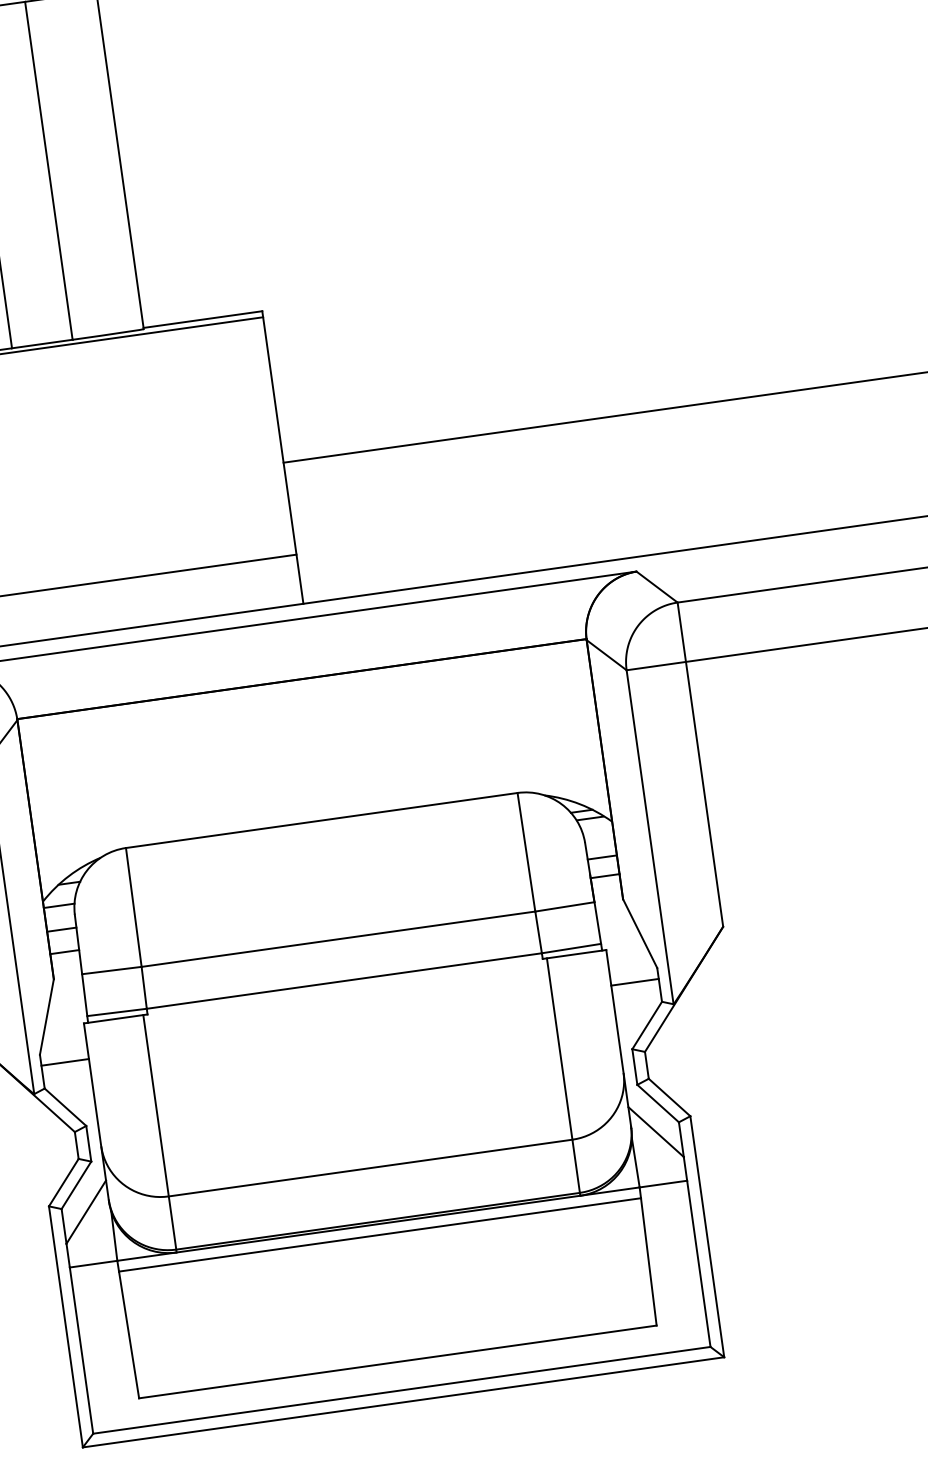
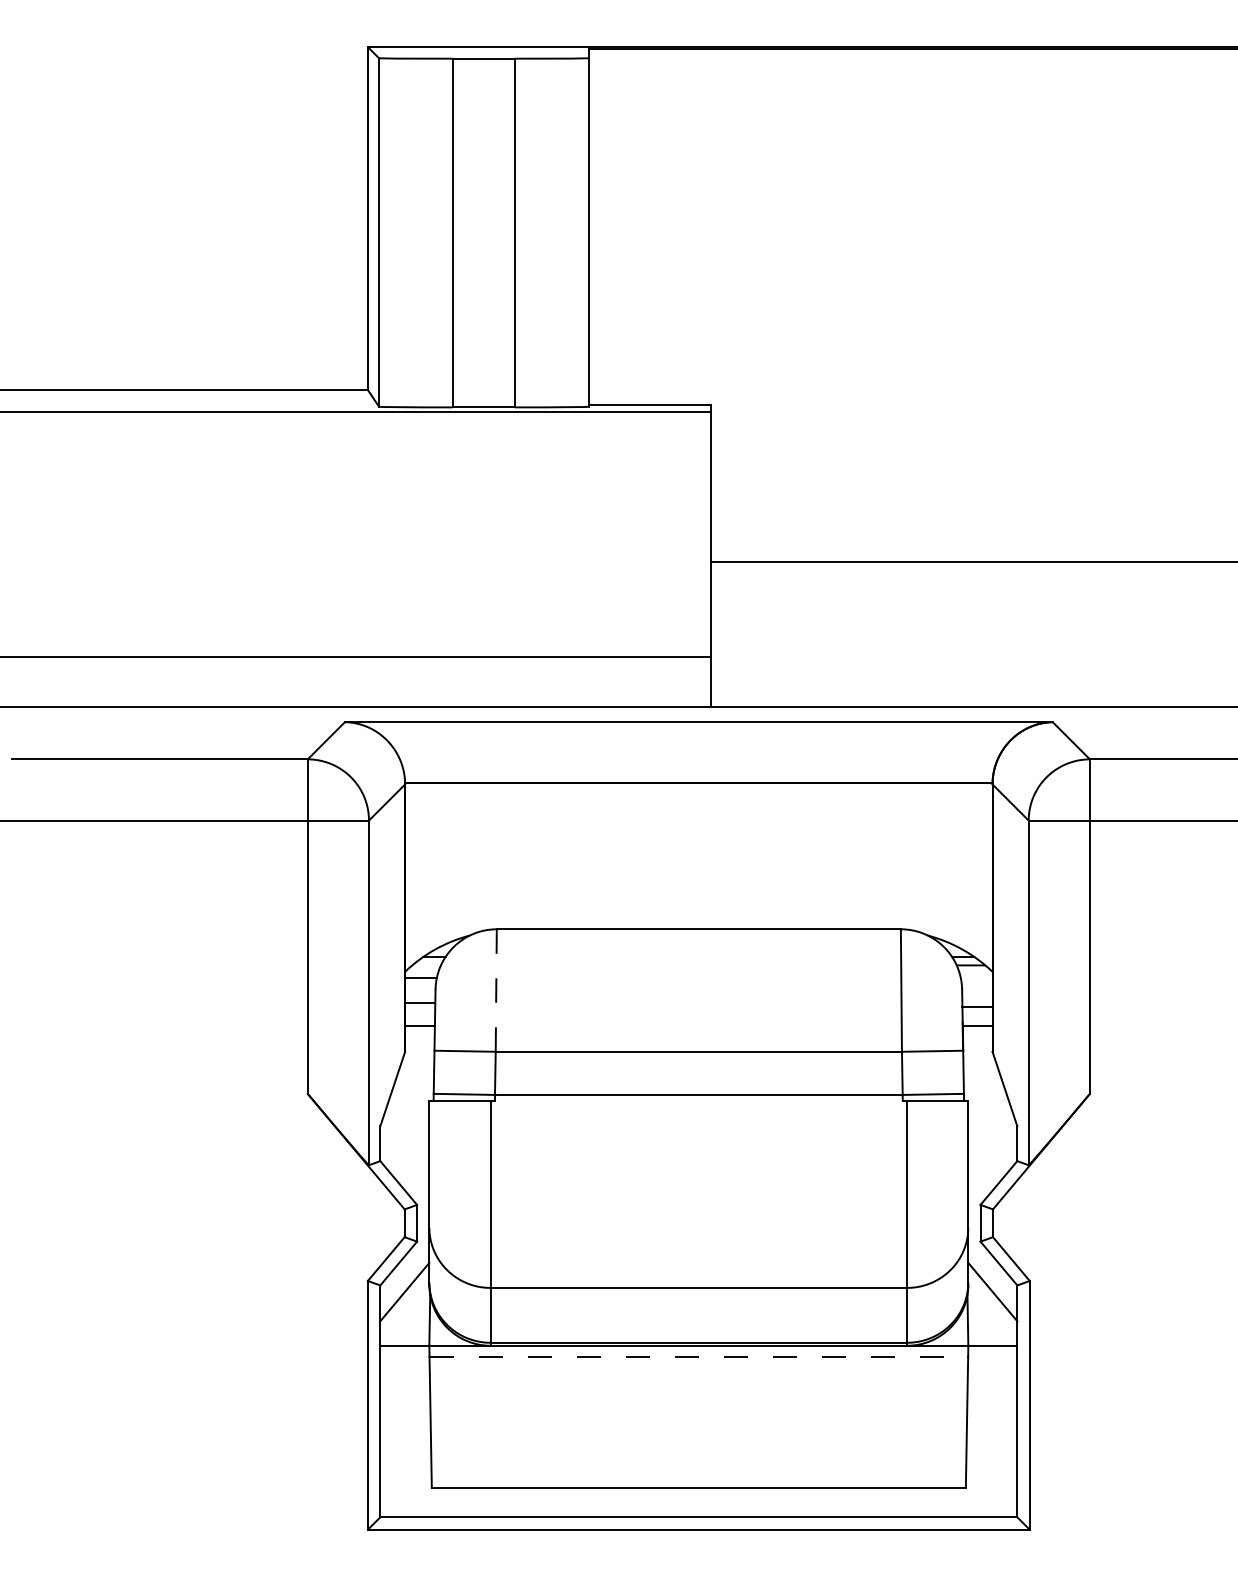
line: (134, 907) -> (496, 990), solid -> dashed
line: (634, 982) -> (992, 1137), removed
line: (64, 1062) -> (404, 1137), removed
line: (380, 1234) -> (699, 1356), solid -> dashed

